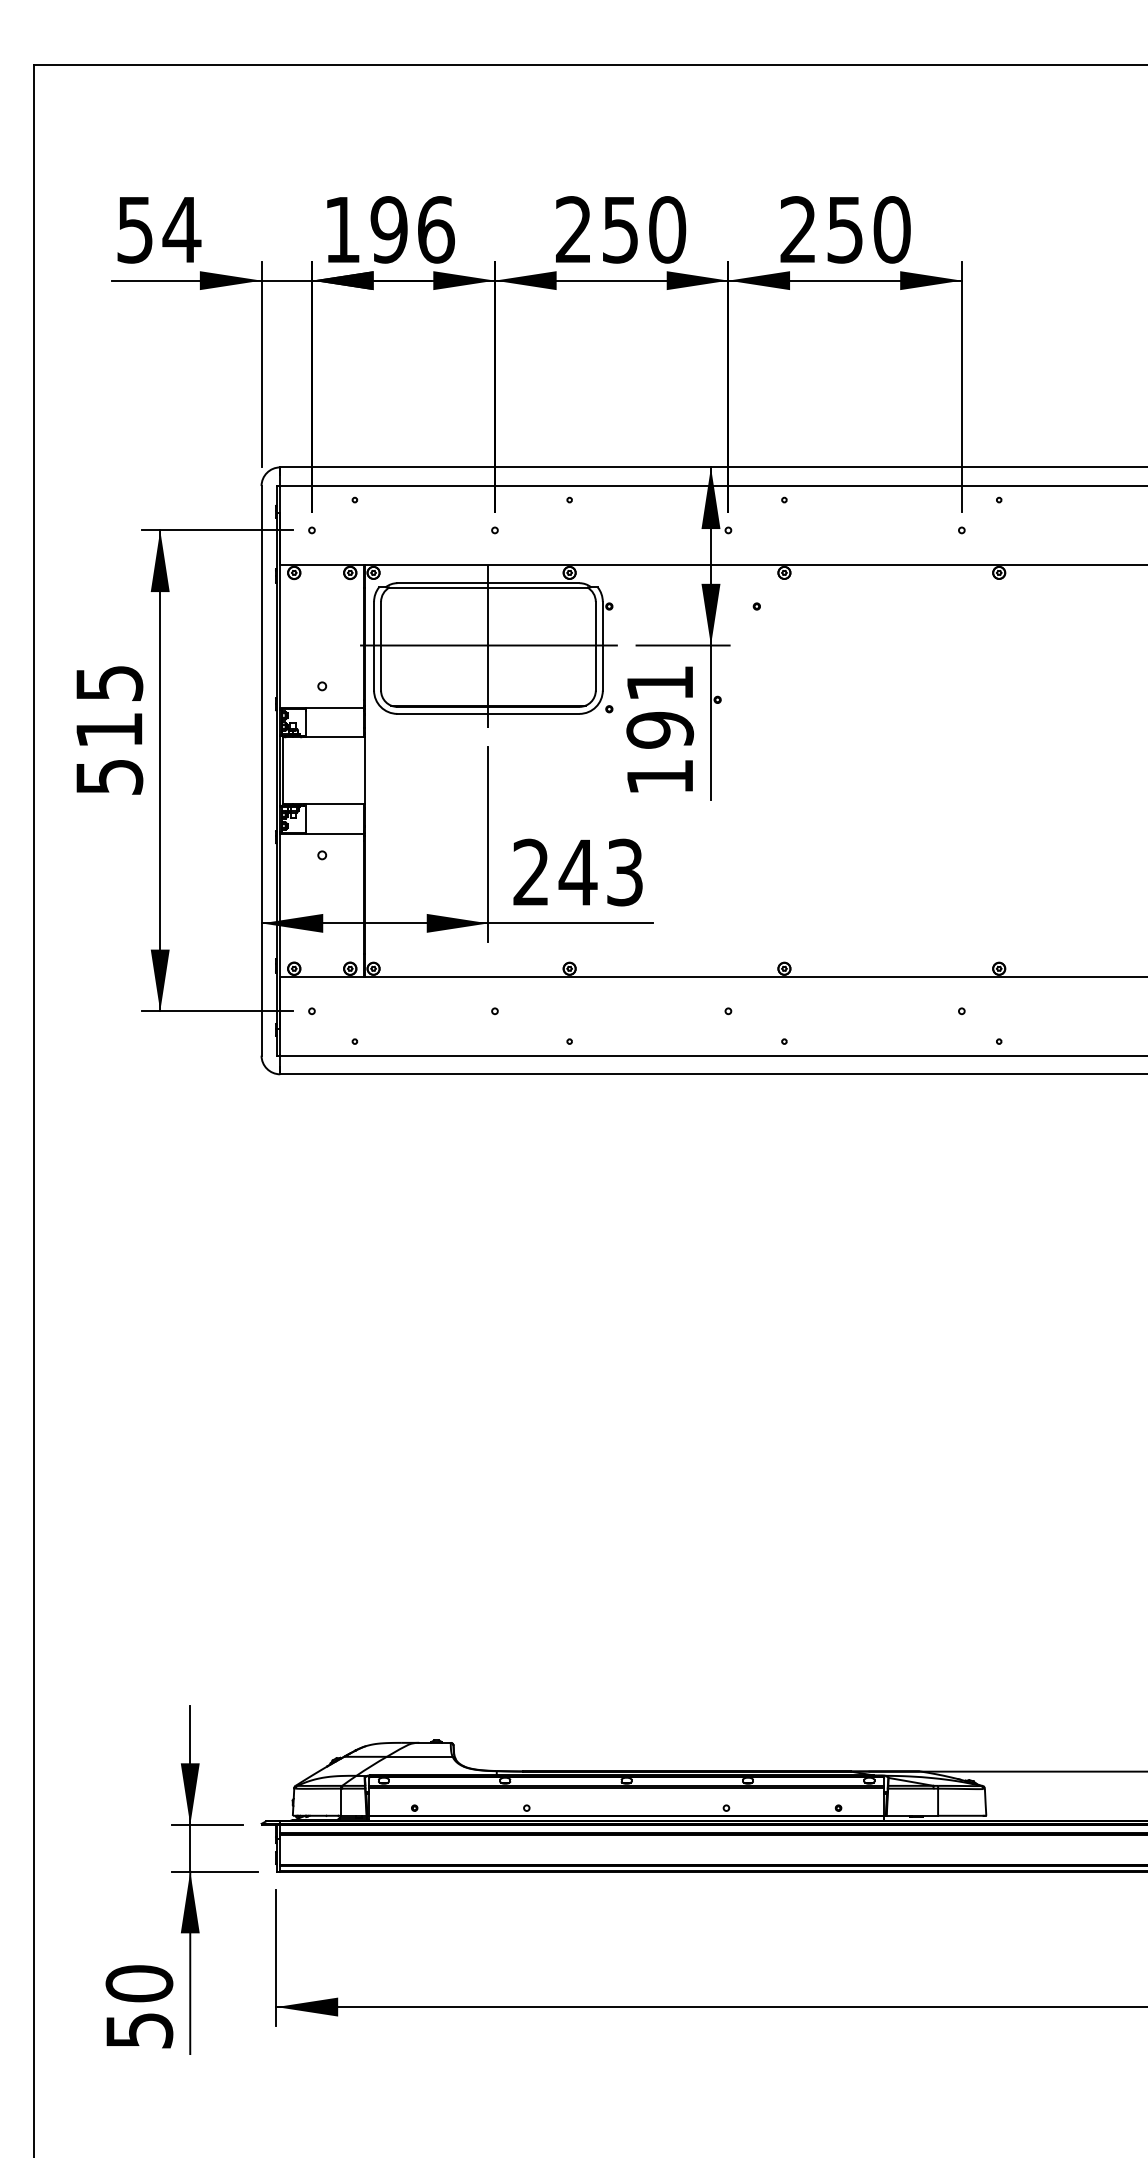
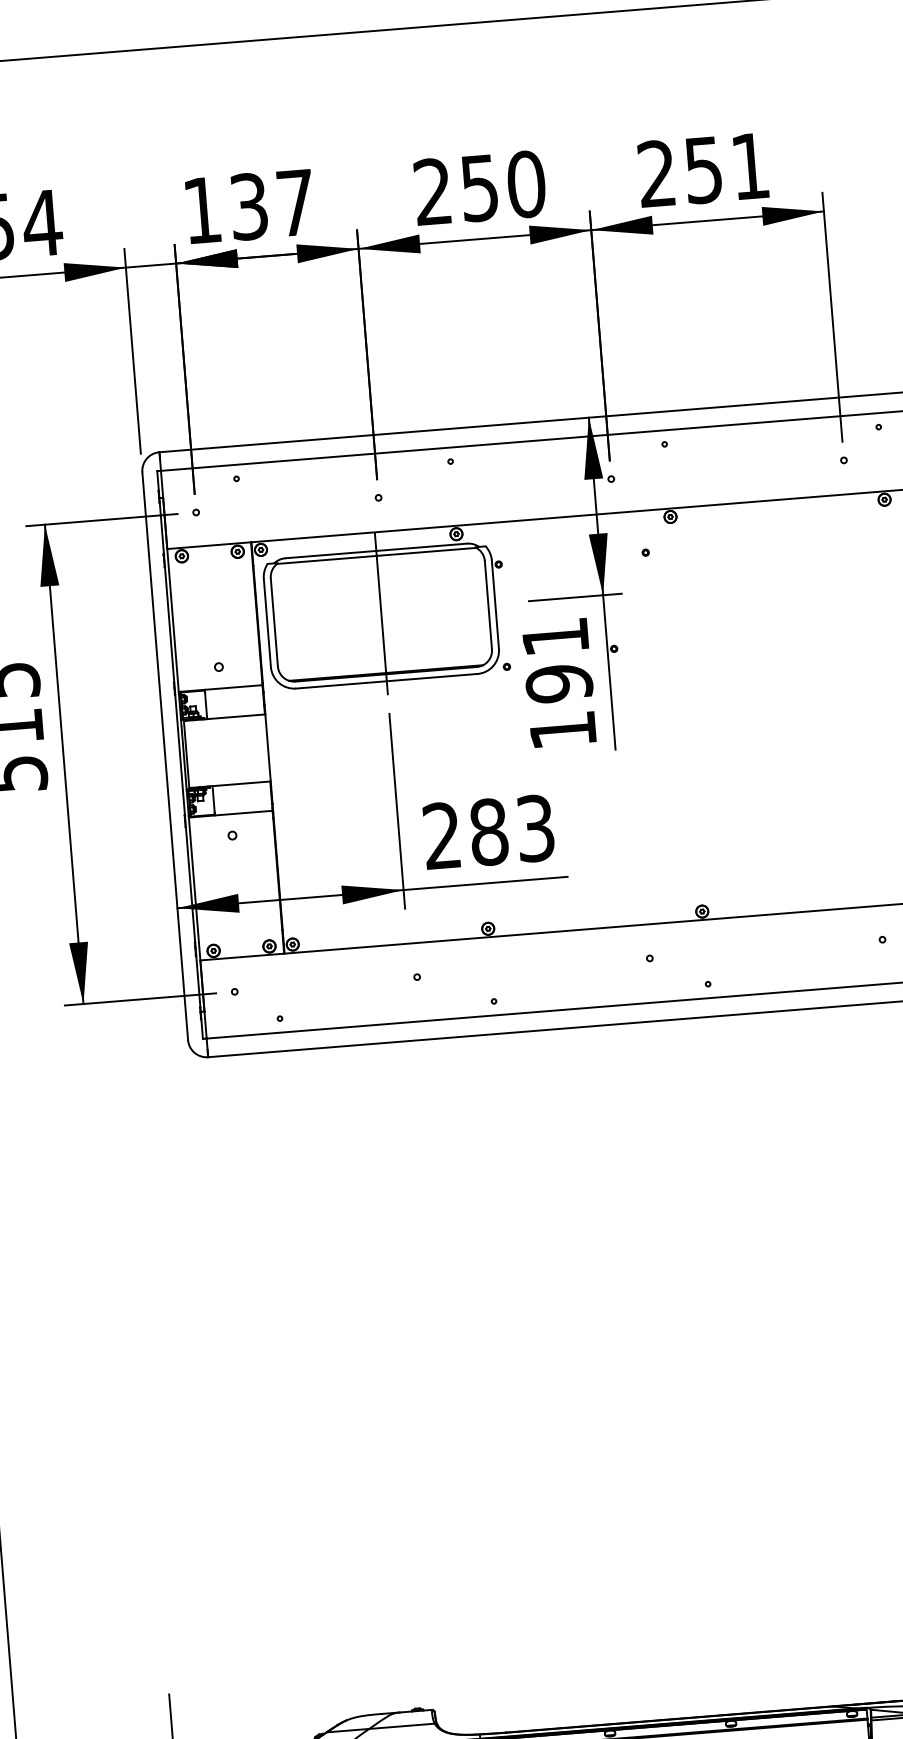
text: (412, 229) -> (272, 204), 196 -> 137
text: (891, 229) -> (749, 166), 250 -> 251
line: (488, 645) -> (381, 613), removed
text: (577, 872) -> (488, 832), 243 -> 283

